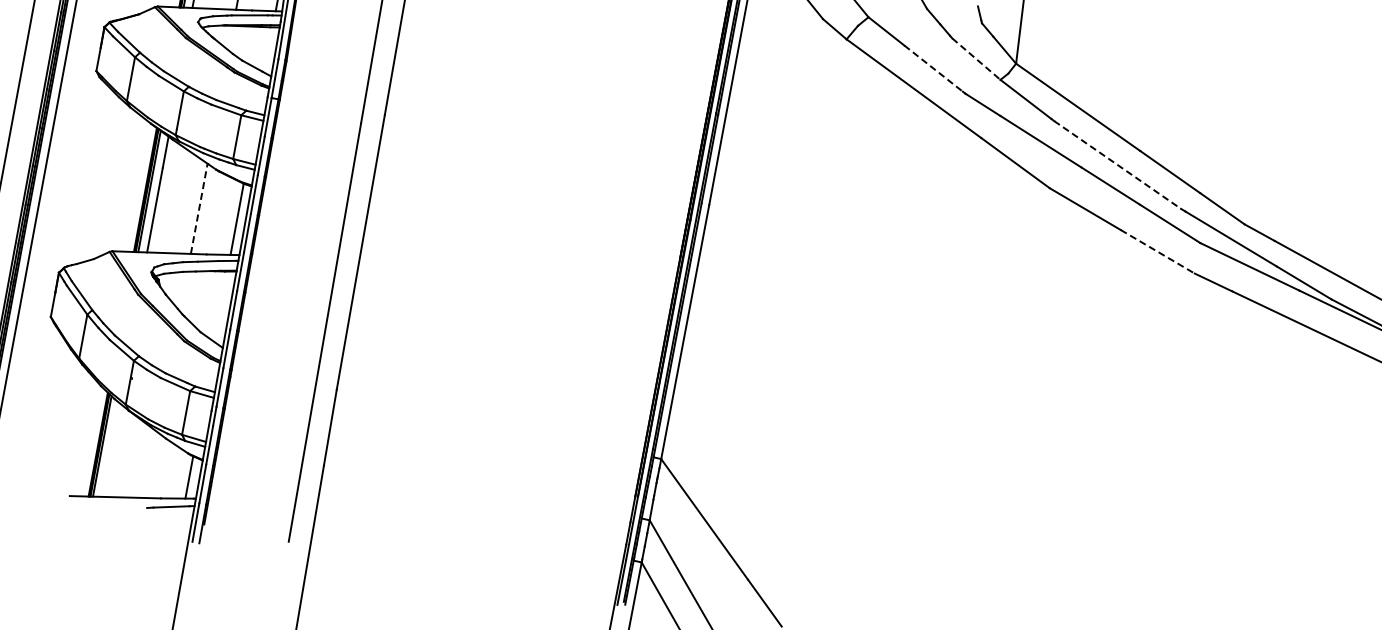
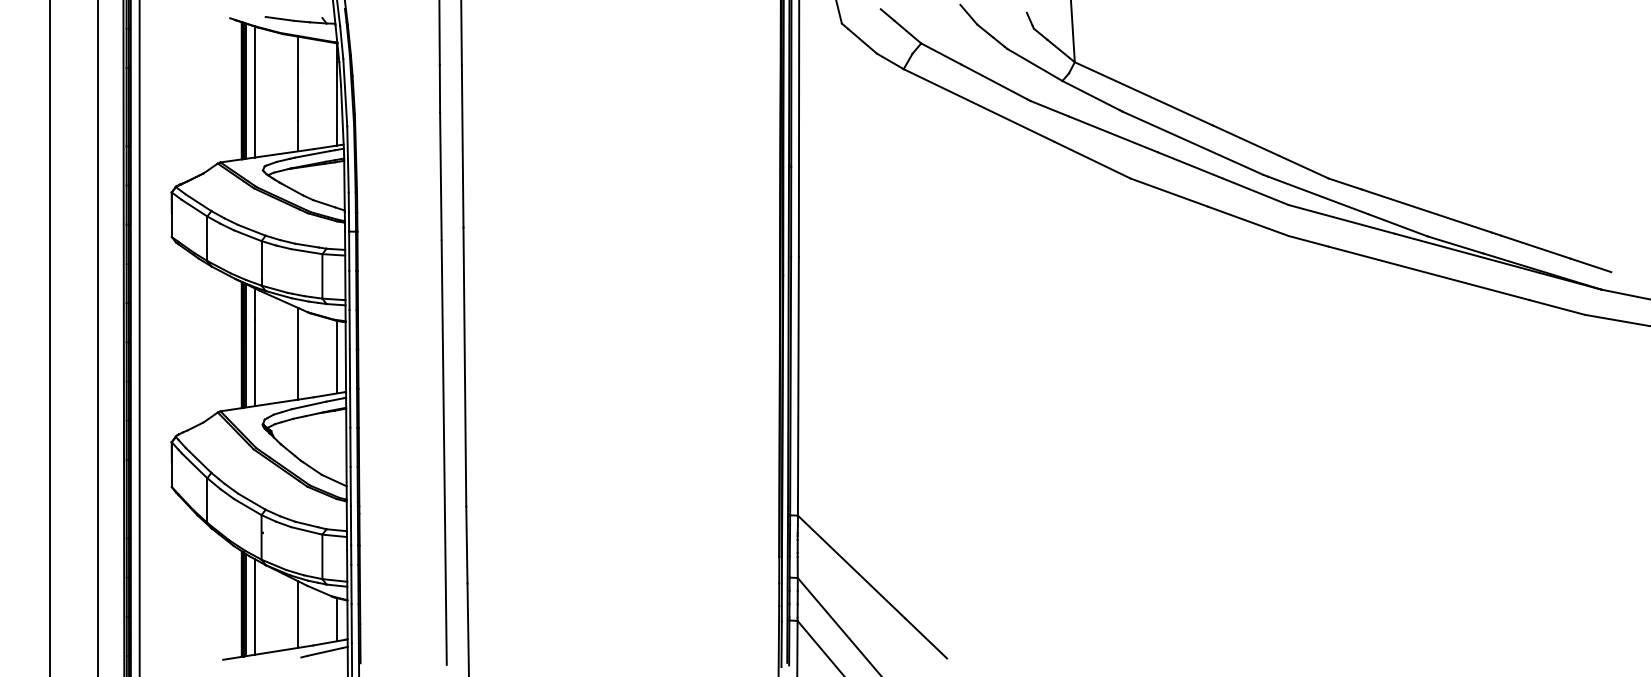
line: (976, 58) -> (1034, 64), dashed -> solid
line: (934, 69) -> (995, 82), dashed -> solid
line: (1117, 165) -> (1193, 143), dashed -> solid
line: (199, 208) -> (298, 353), dashed -> solid
line: (1157, 251) -> (1248, 221), dashed -> solid
line: (110, 449) -> (254, 606), added
line: (152, 465) -> (298, 614), added

